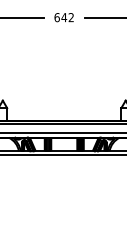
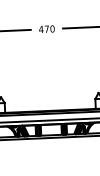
text: (64, 17) -> (47, 29), 642 -> 470

